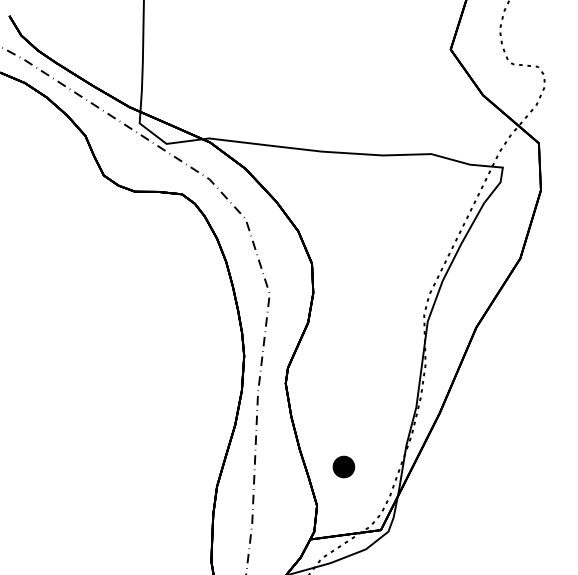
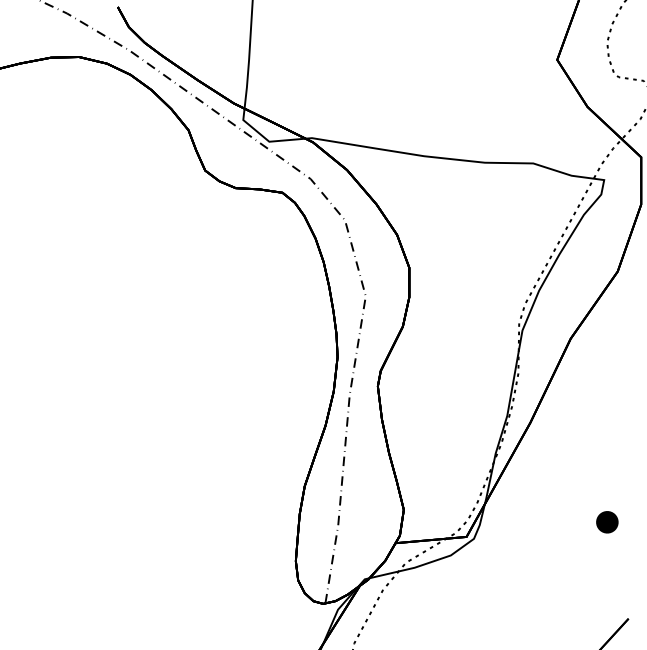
part: (344, 467) -> (607, 522), moved

